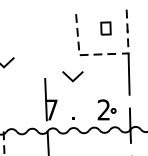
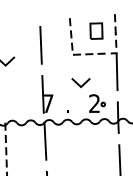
part: (106, 27) -> (96, 30), size x1.43
line: (43, 43) -> (40, 44), added
line: (70, 77) -> (78, 83), moved

